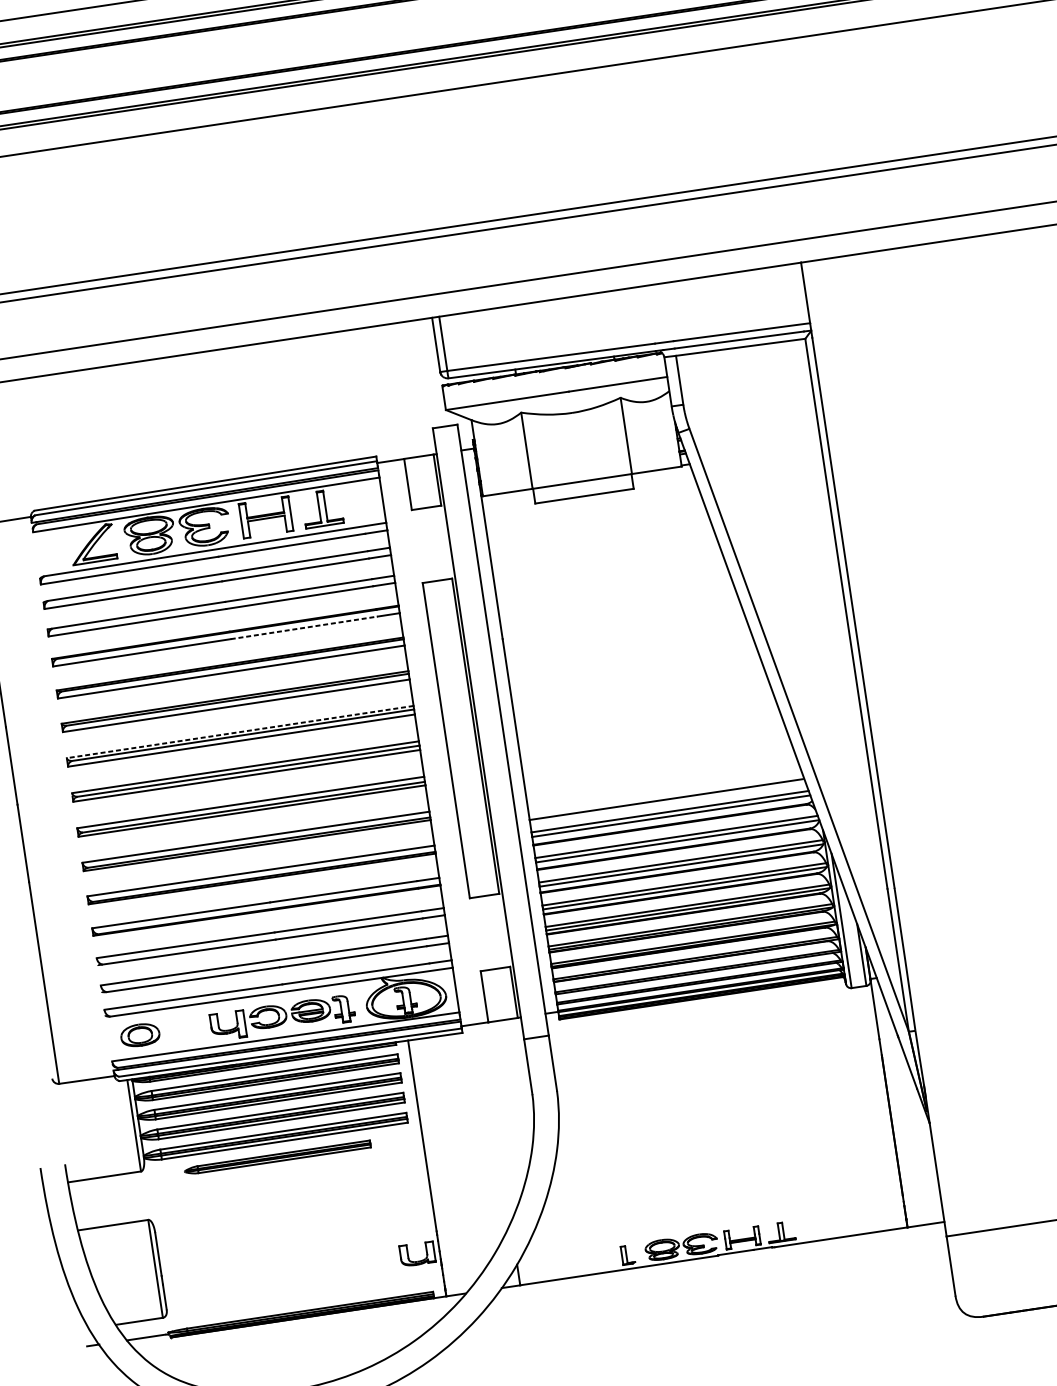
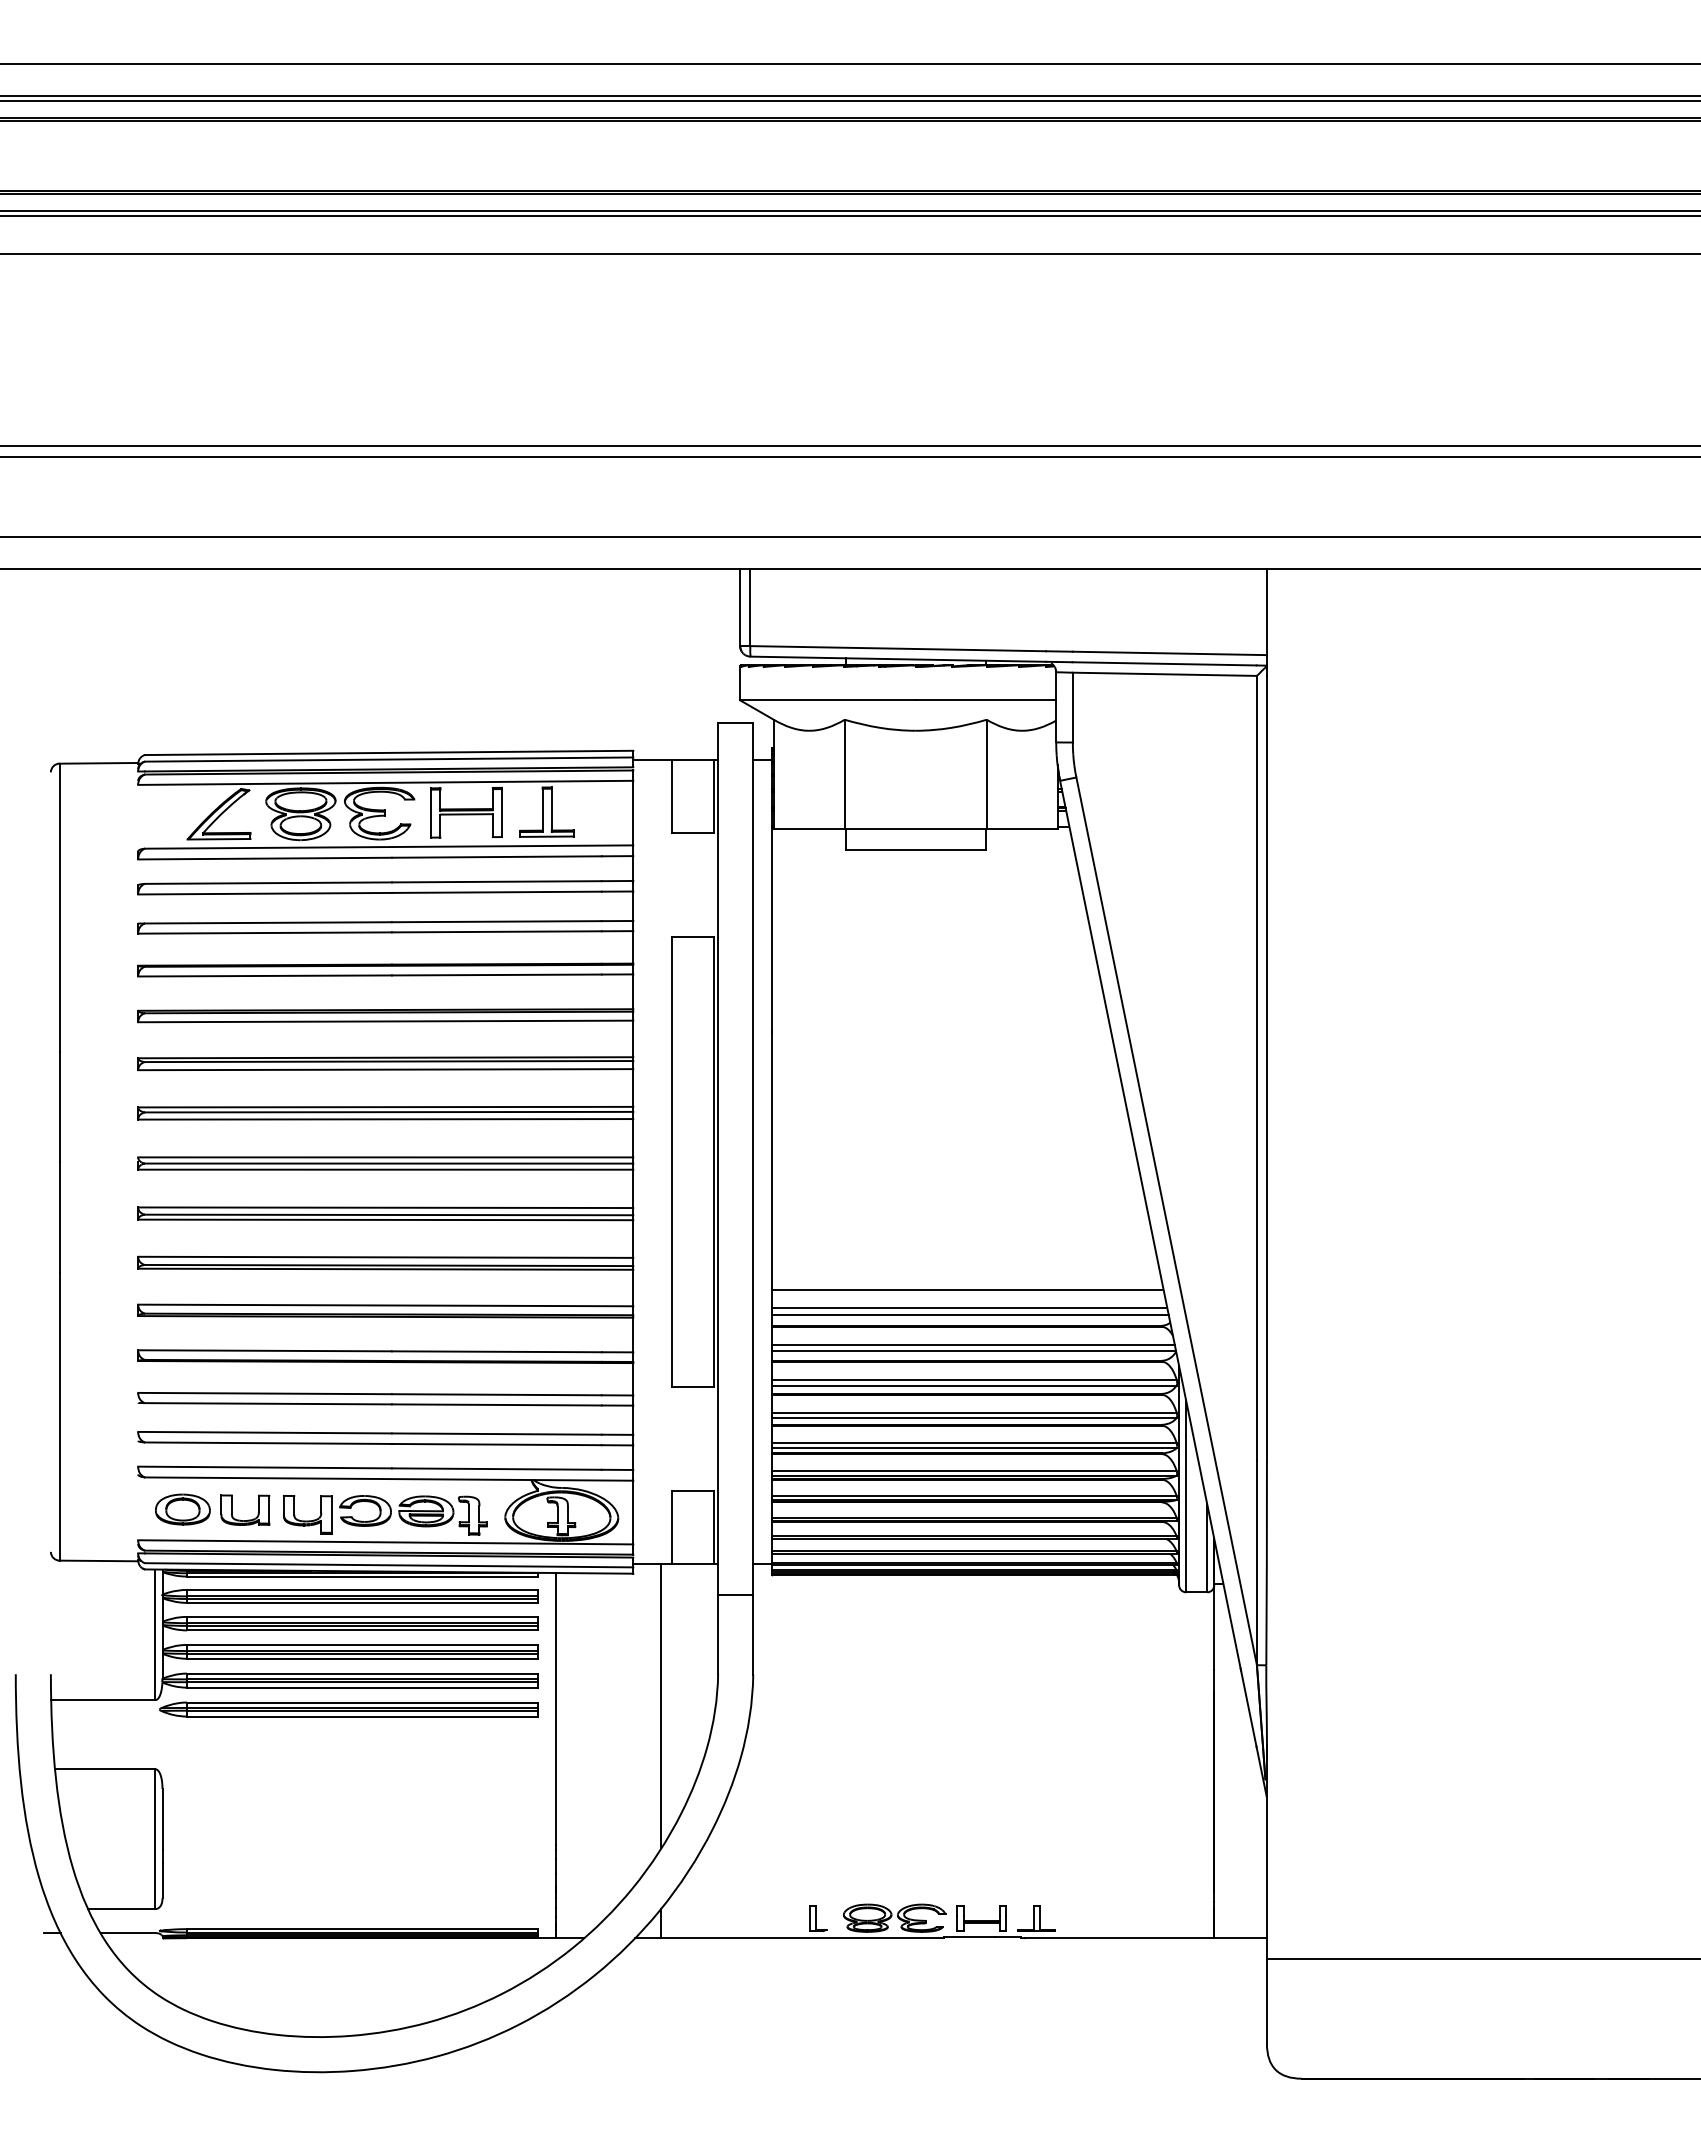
line: (304, 628) -> (496, 975), dashed -> solid
line: (240, 732) -> (385, 1107), dashed -> solid
line: (496, 1122) -> (661, 1705), added
part: (277, 1157) -> (348, 1709), size x1.43
part: (420, 1260) -> (248, 1519), moved

